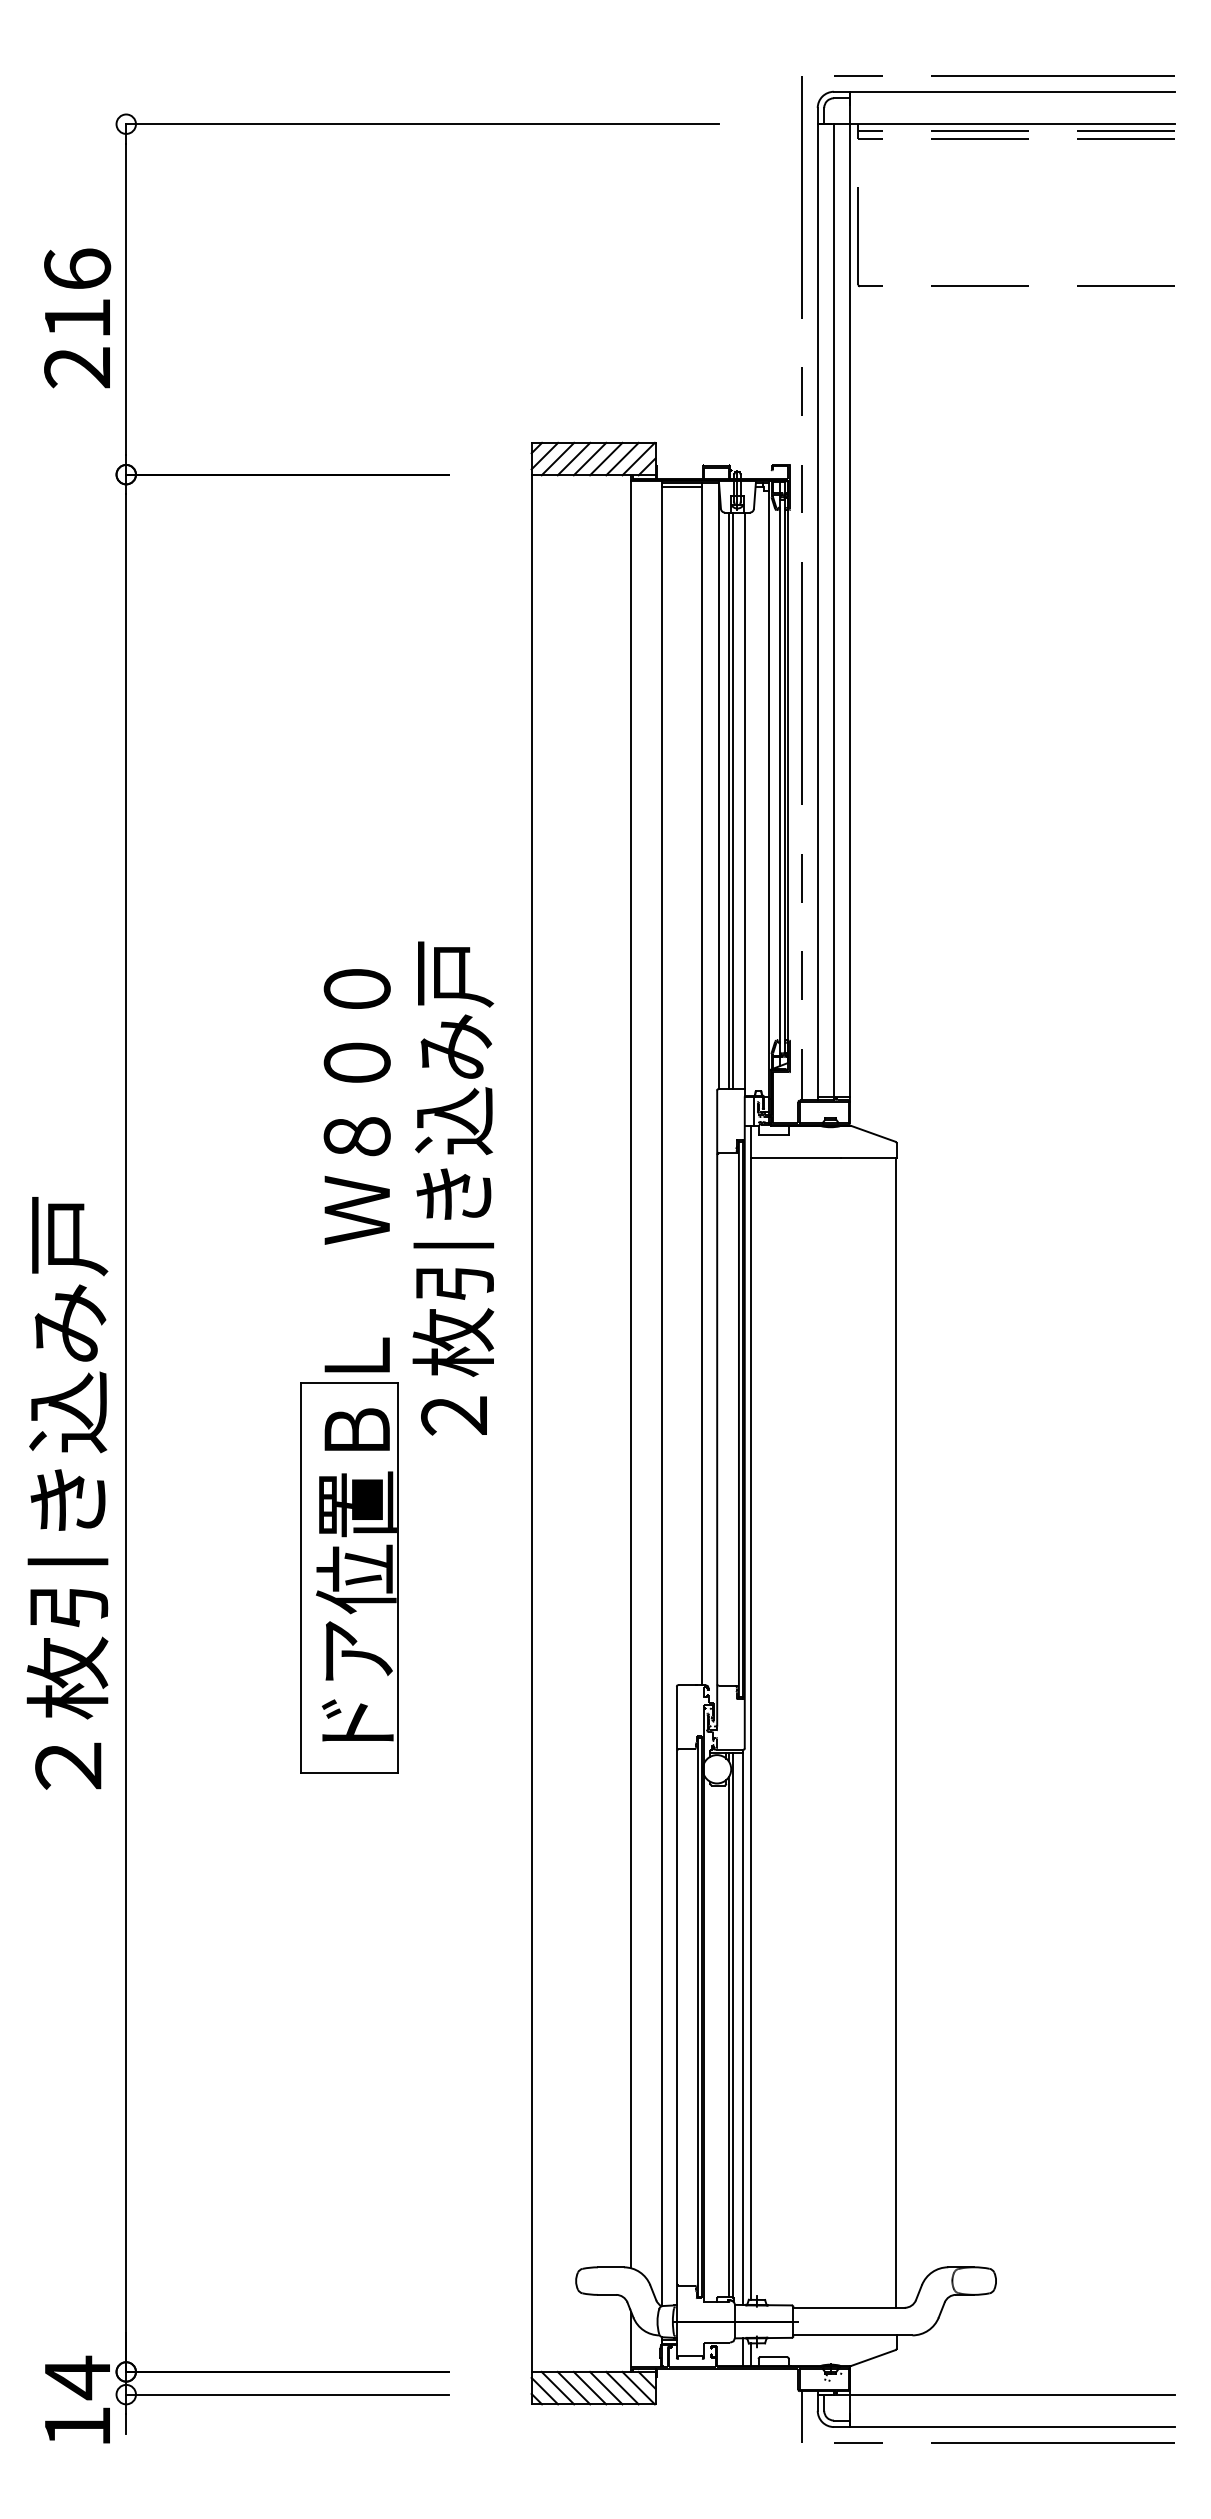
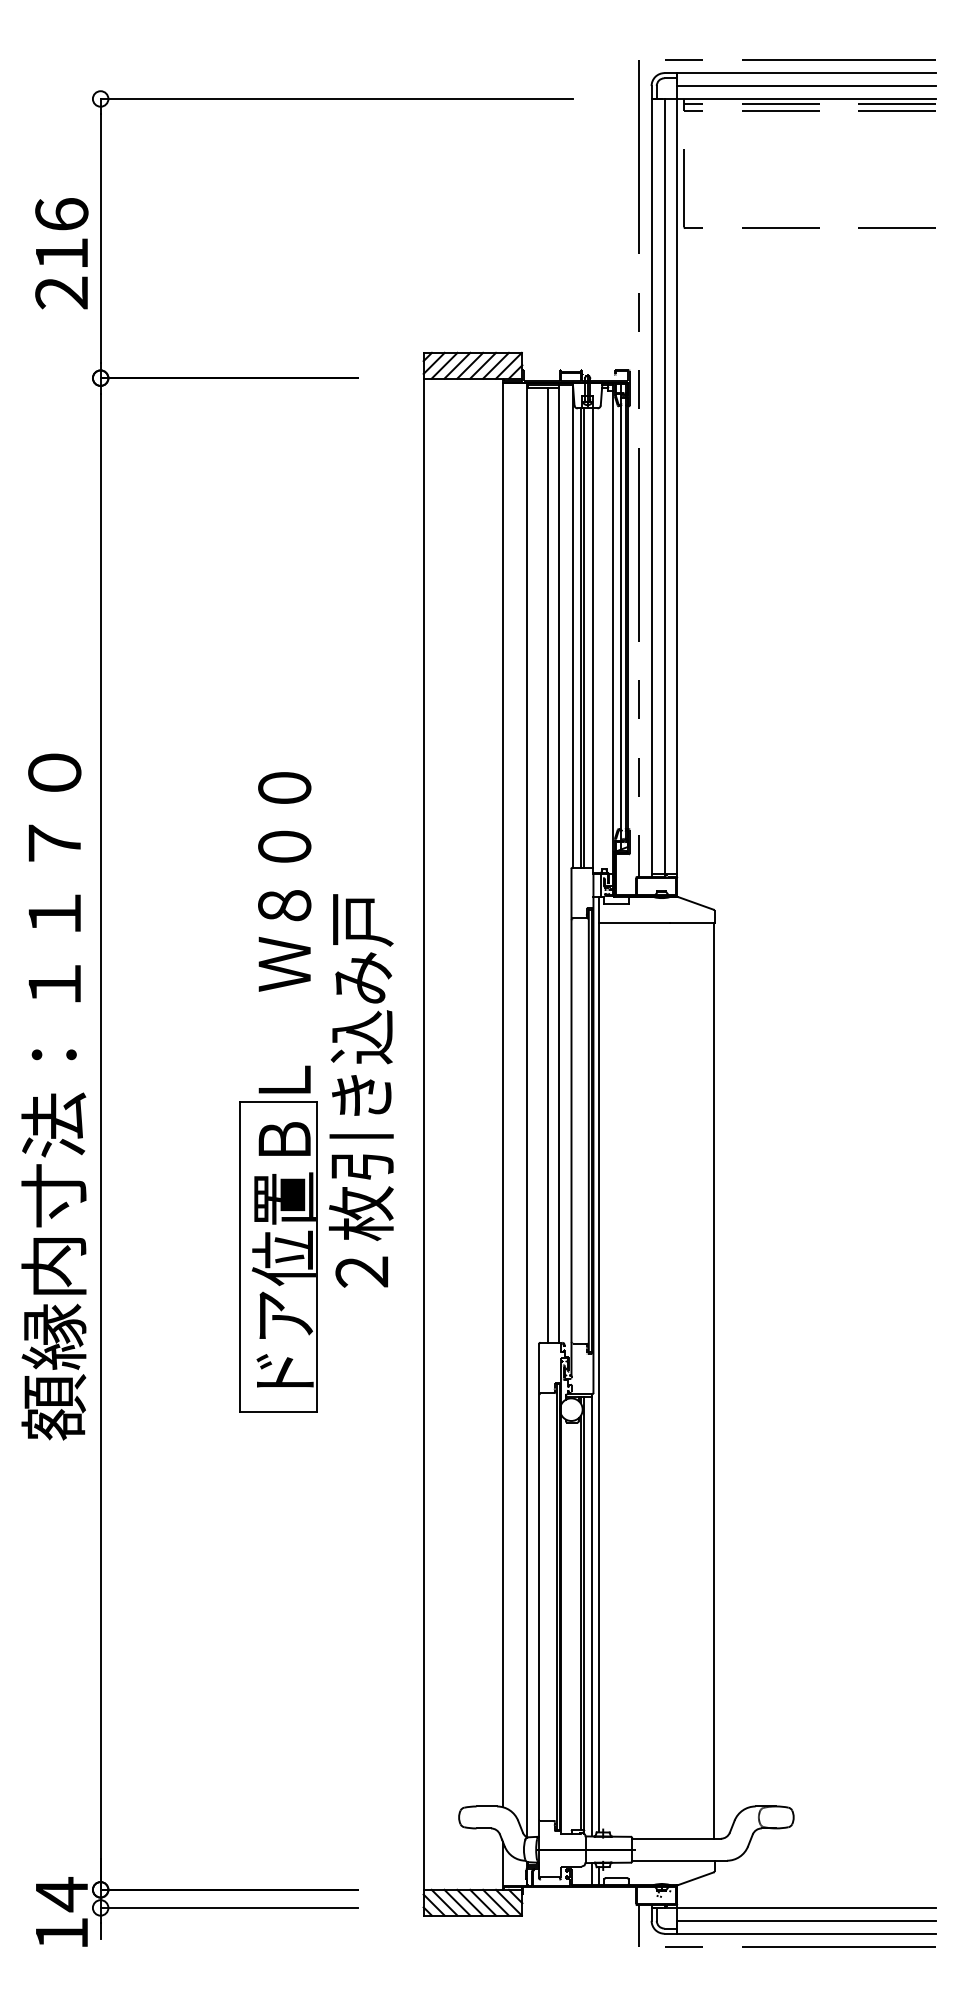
line: (1012, 108) -> (806, 86), added
line: (688, 1085) -> (548, 864), added
text: (453, 1187) -> (361, 1090), moved
text: (67, 1376) -> (53, 1096), ２枚引き込み戸 -> 額縁内寸法：１１７０
line: (1012, 2410) -> (806, 1920), added

